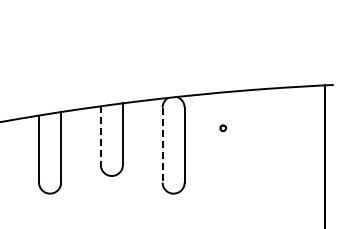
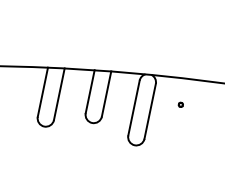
line: (100, 136) -> (89, 92), dashed -> solid
line: (162, 145) -> (133, 108), dashed -> solid

